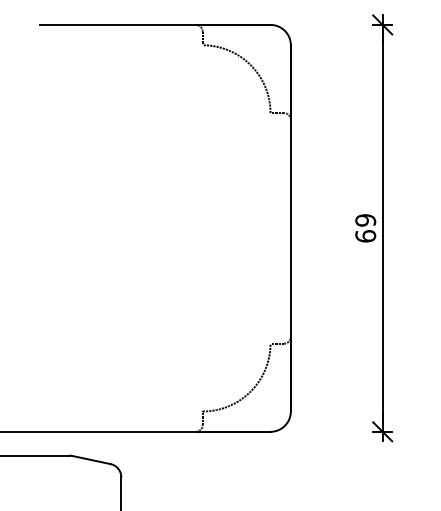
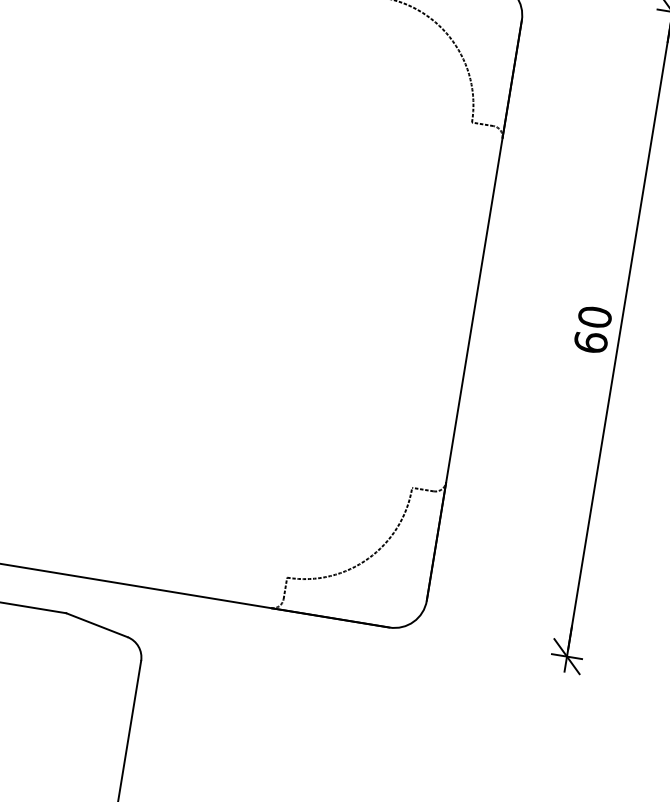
text: (365, 220) -> (594, 317), 69 -> 60

